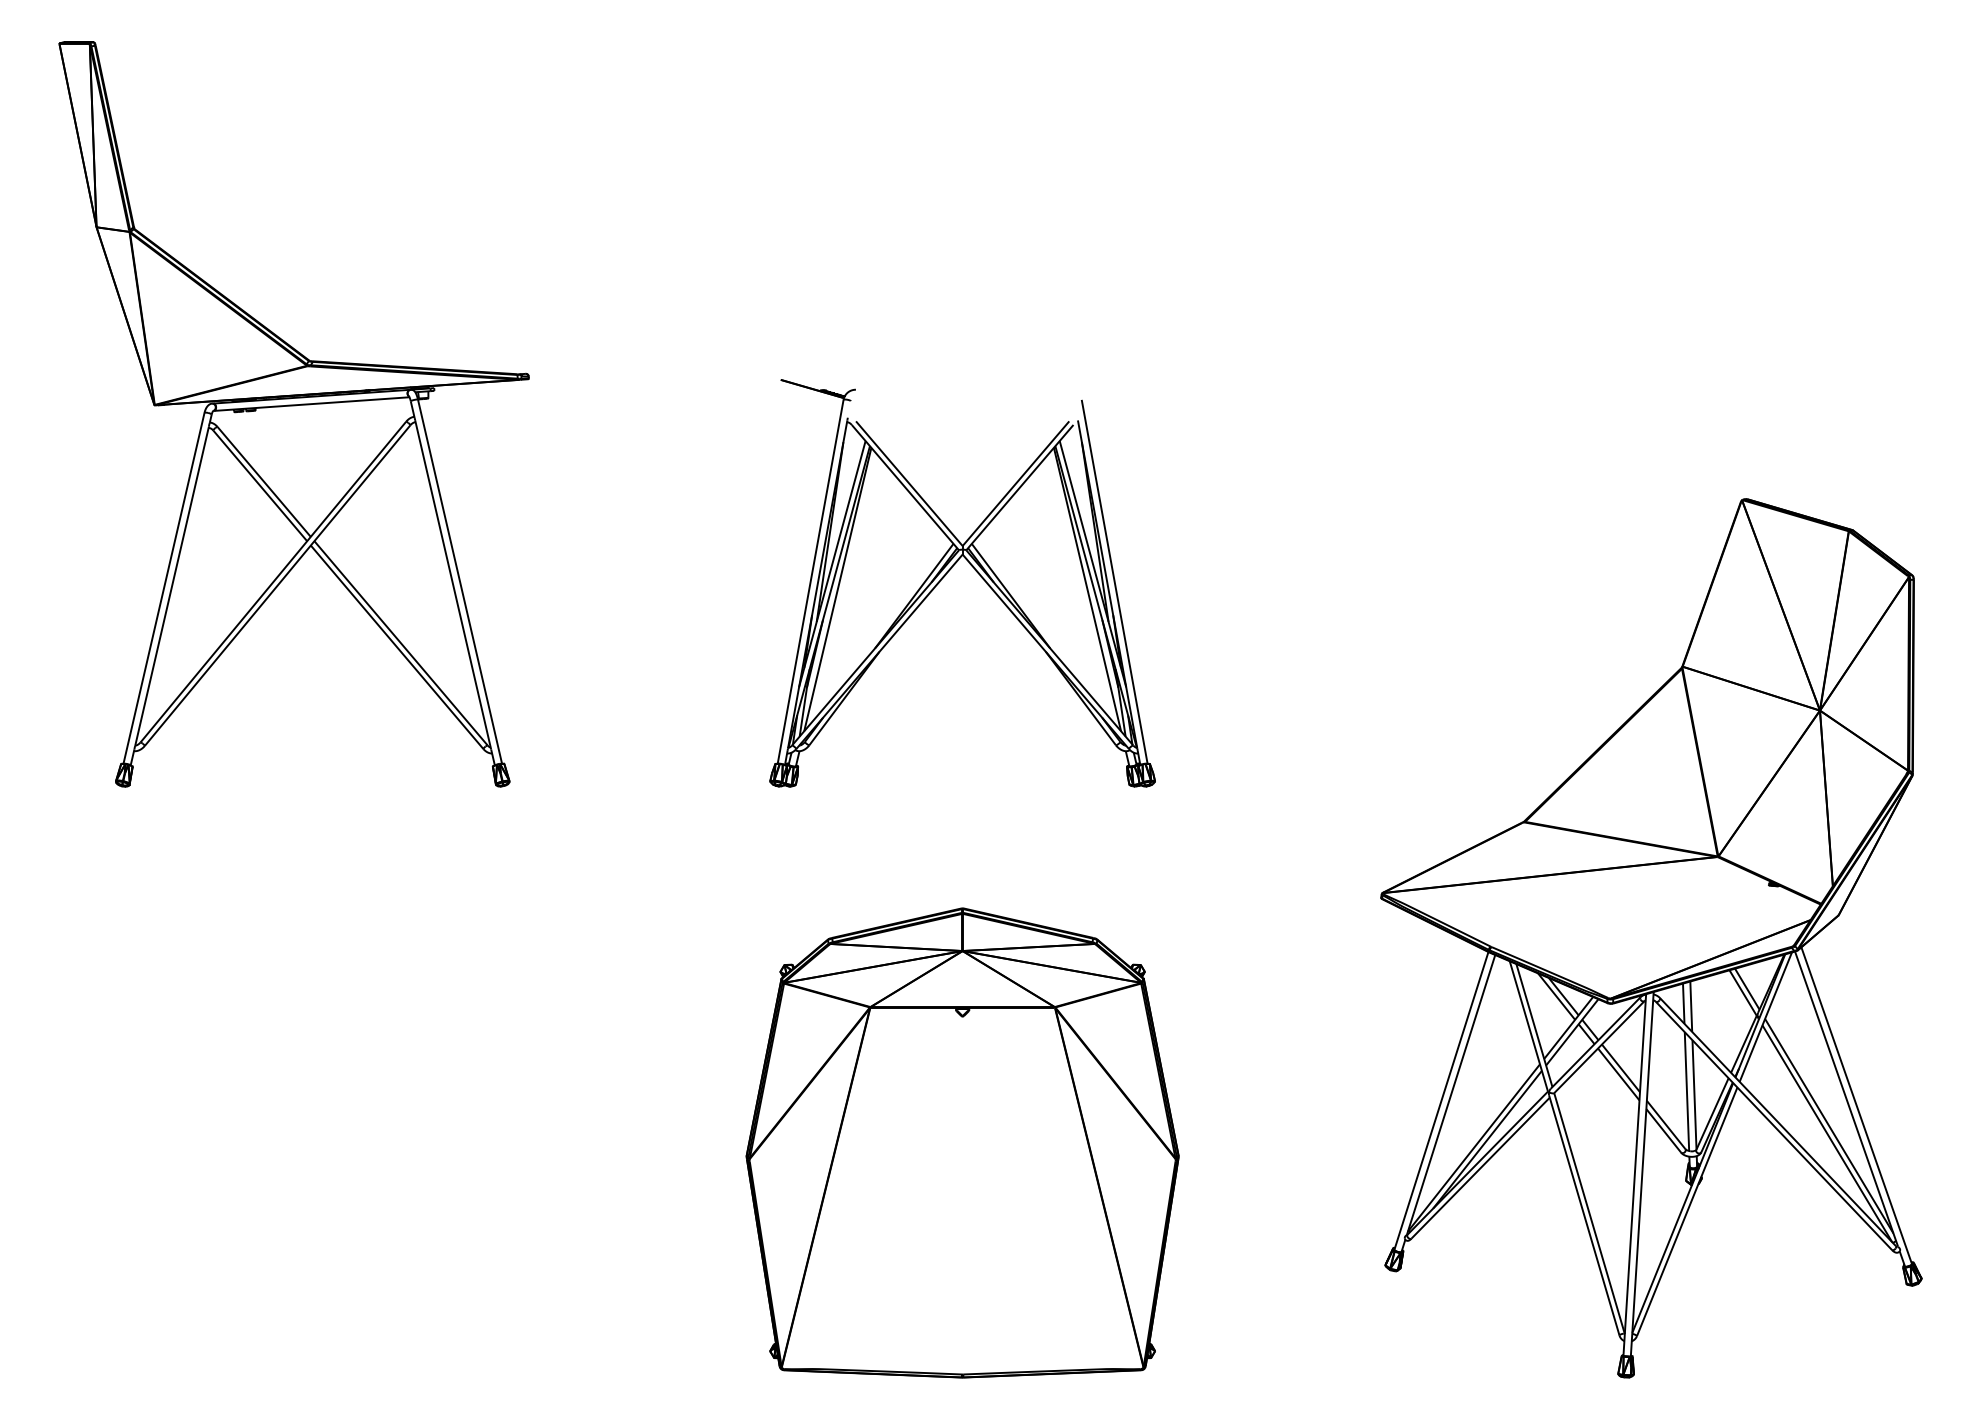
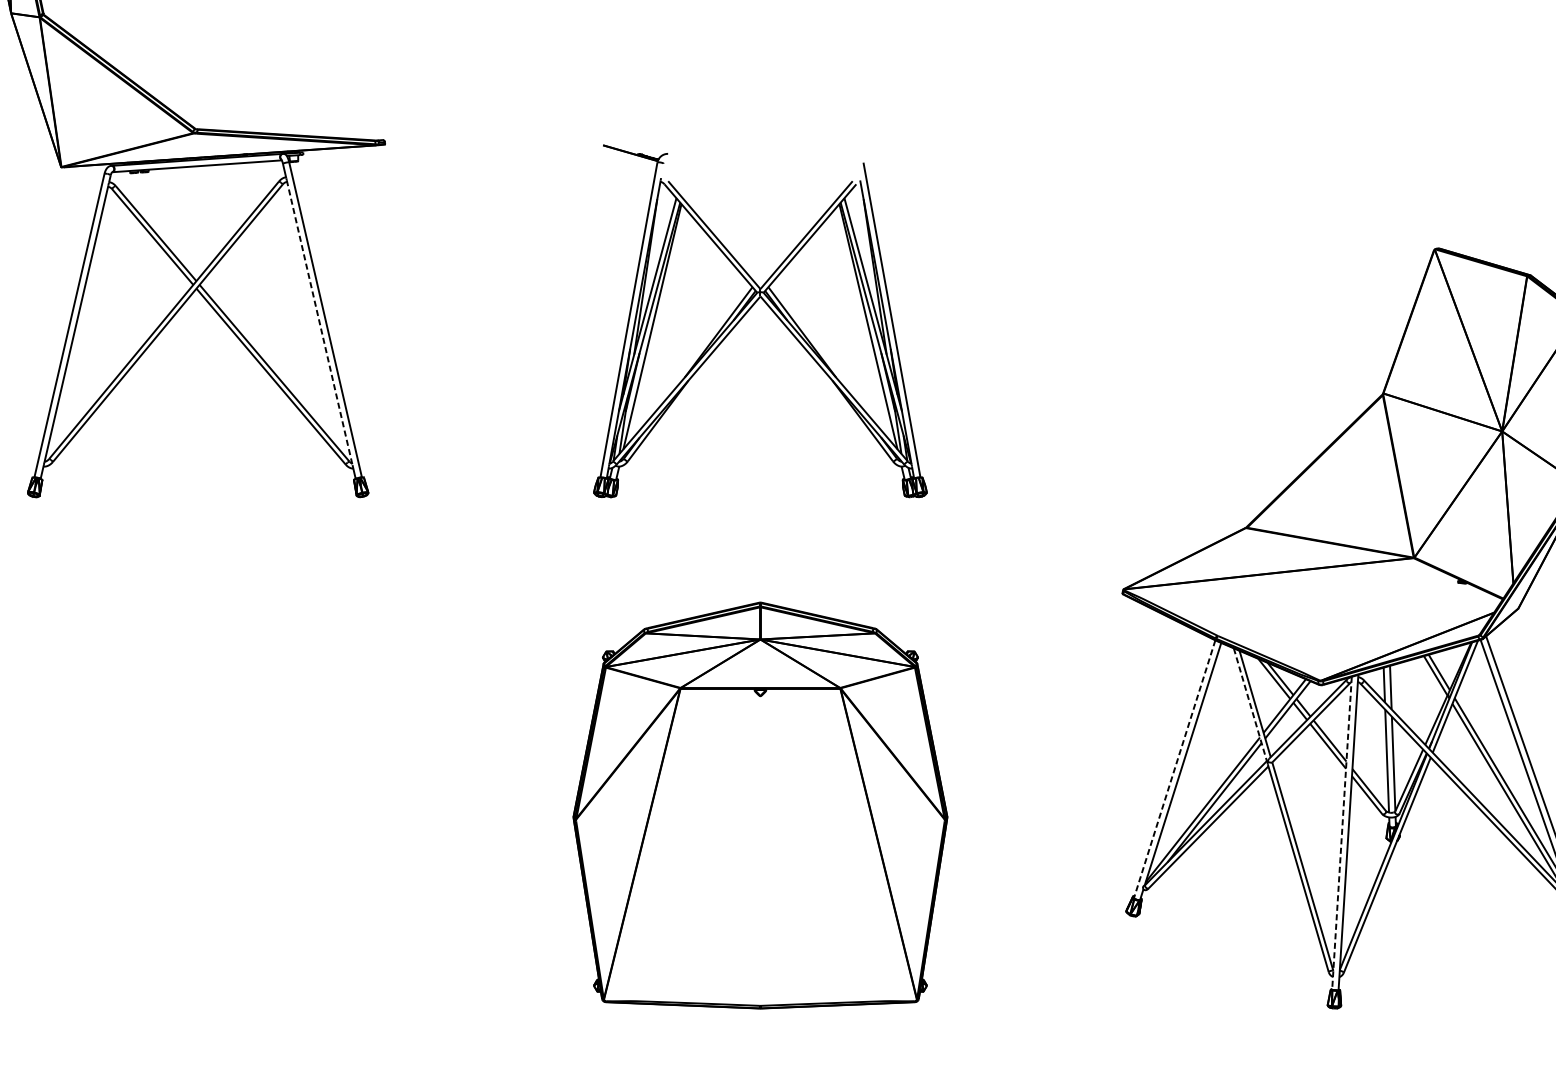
line: (453, 584) -> (319, 322), solid -> dashed
line: (1528, 1026) -> (1250, 704), solid -> dashed
line: (1441, 1101) -> (1174, 769), solid -> dashed
line: (1634, 1175) -> (1341, 833), solid -> dashed

